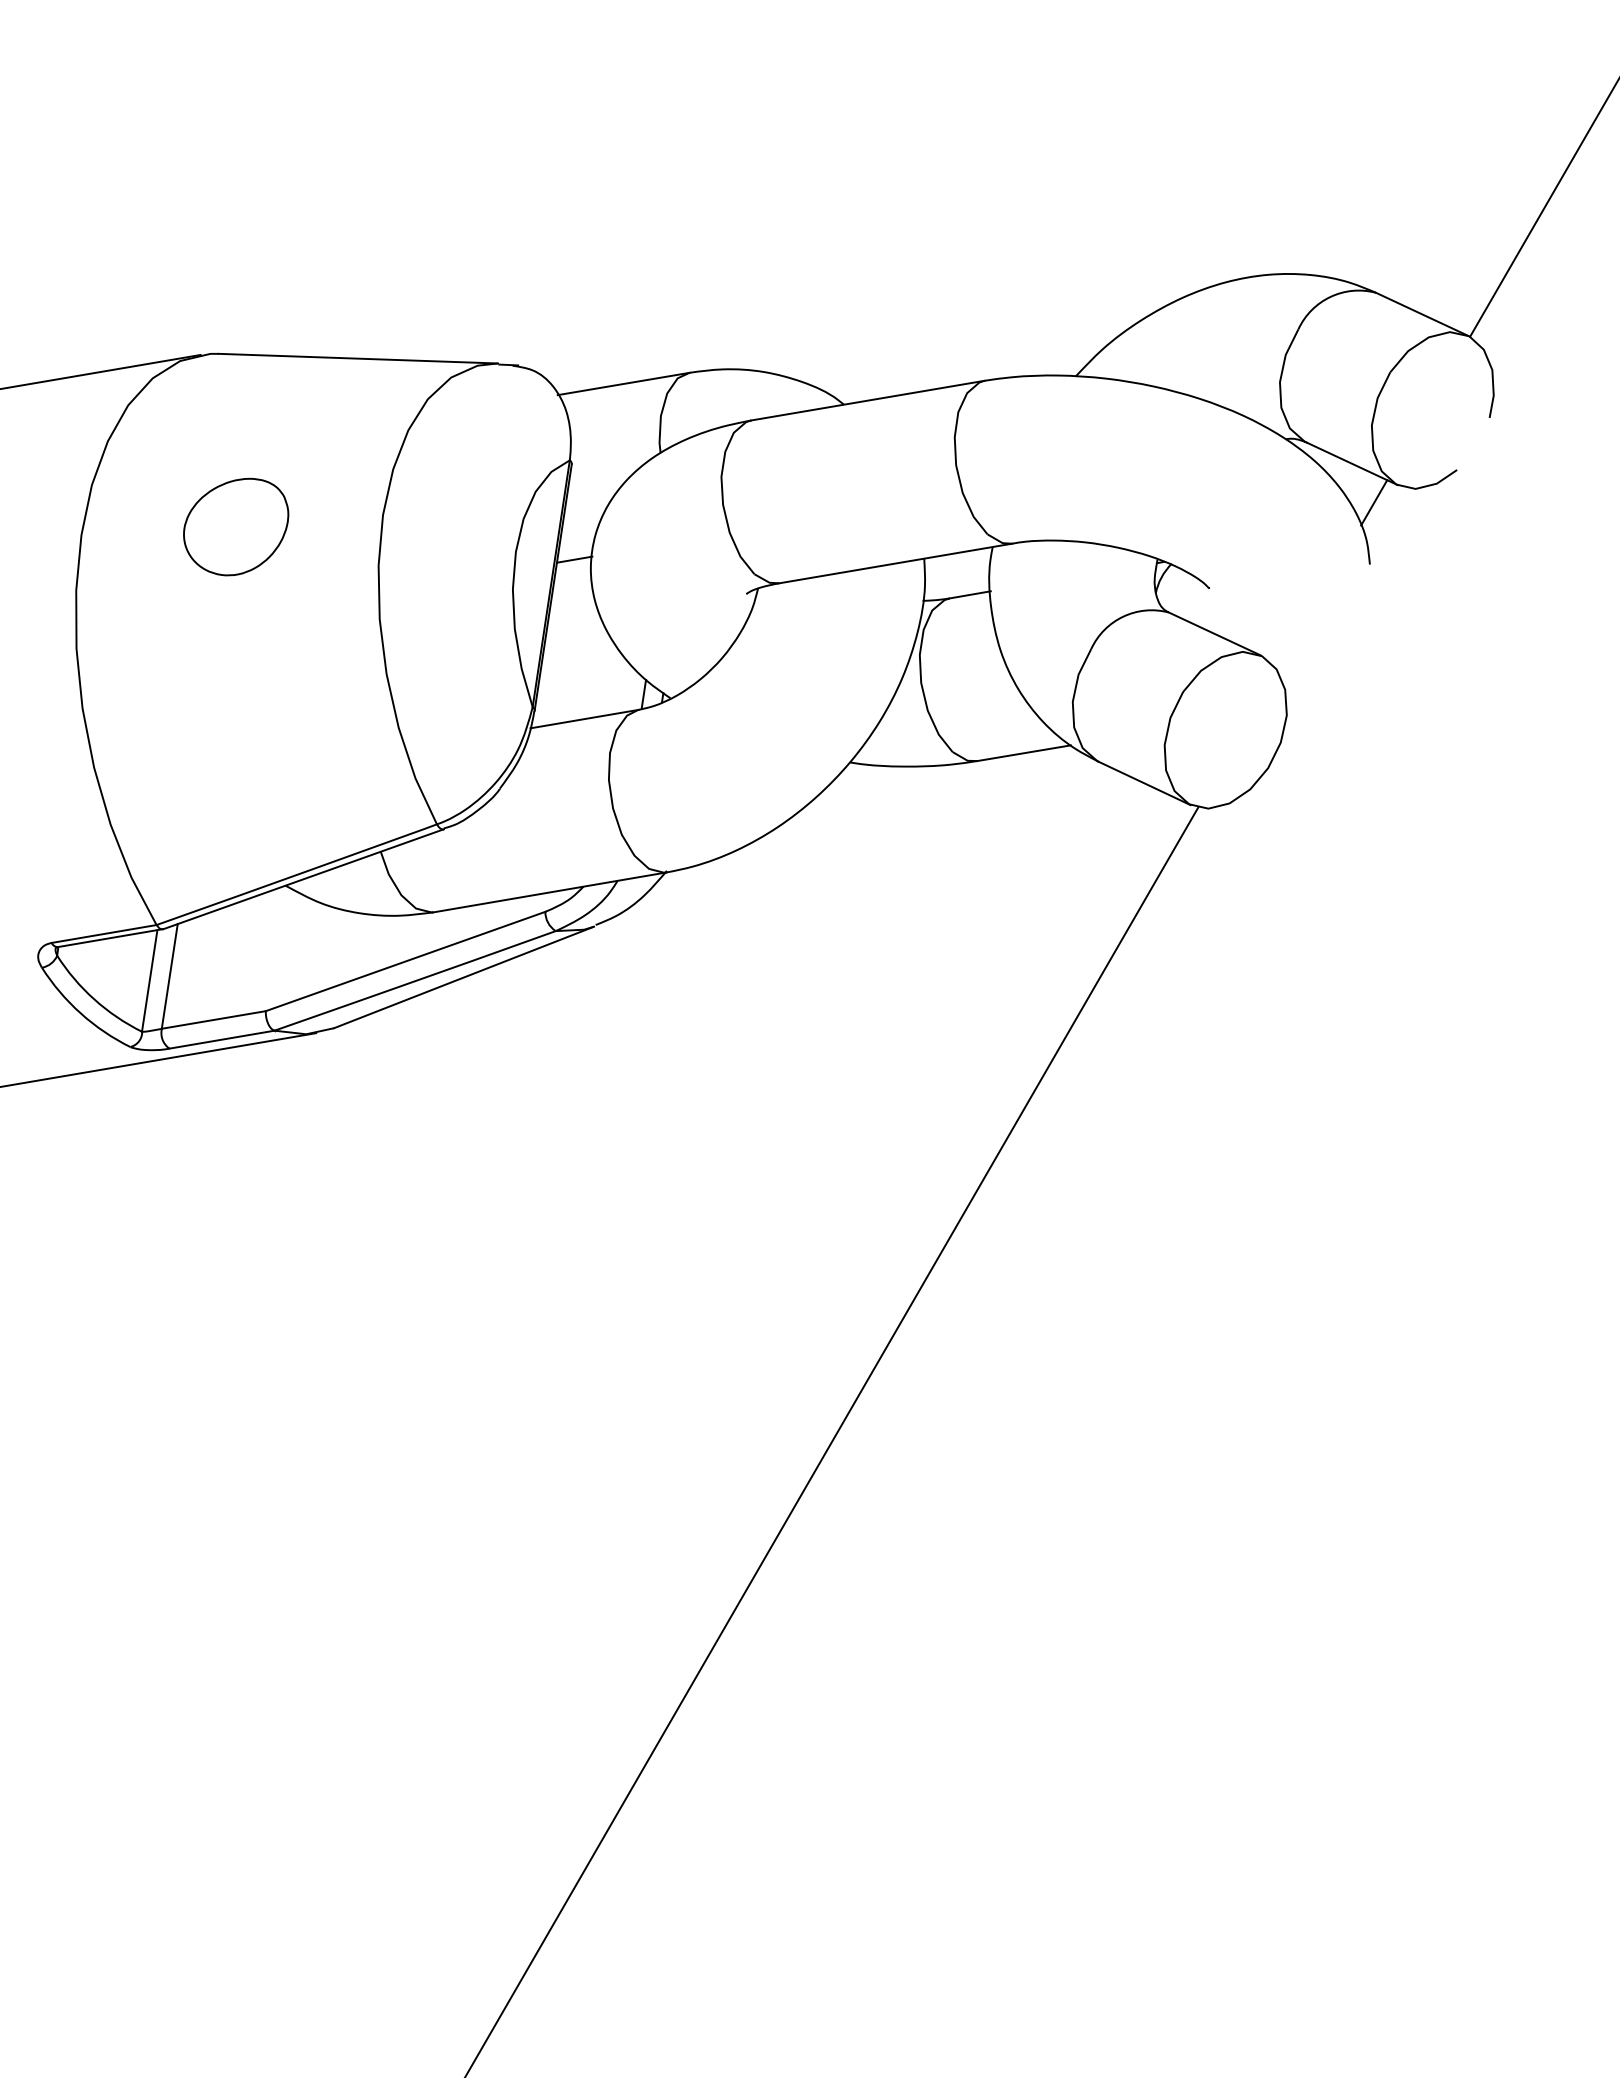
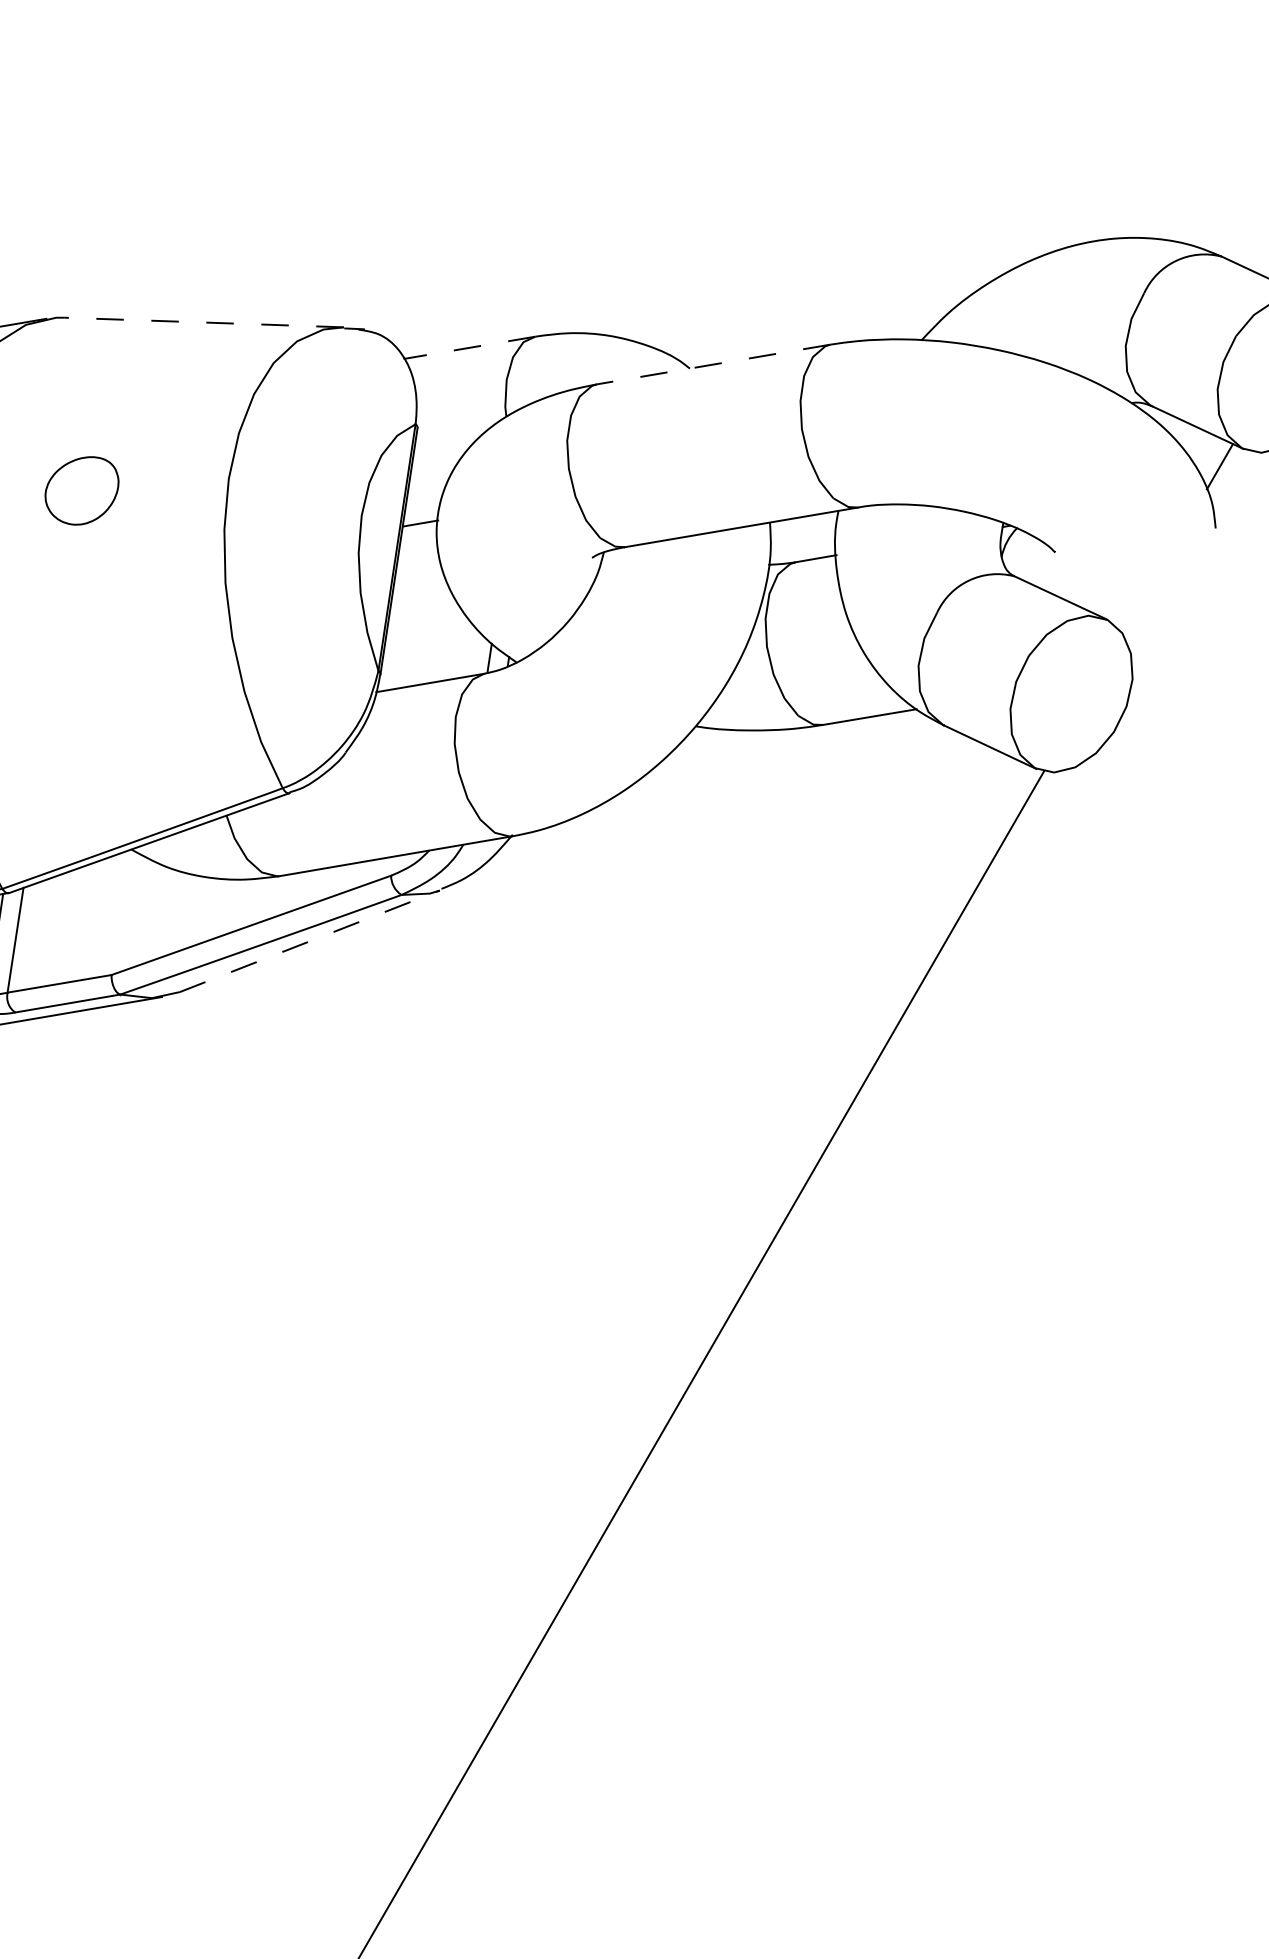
line: (358, 358) -> (204, 322), solid -> dashed
line: (623, 383) -> (469, 347), solid -> dashed
line: (867, 400) -> (713, 364), solid -> dashed
part: (236, 526) -> (82, 490), size x0.7
line: (464, 977) -> (310, 941), solid -> dashed

